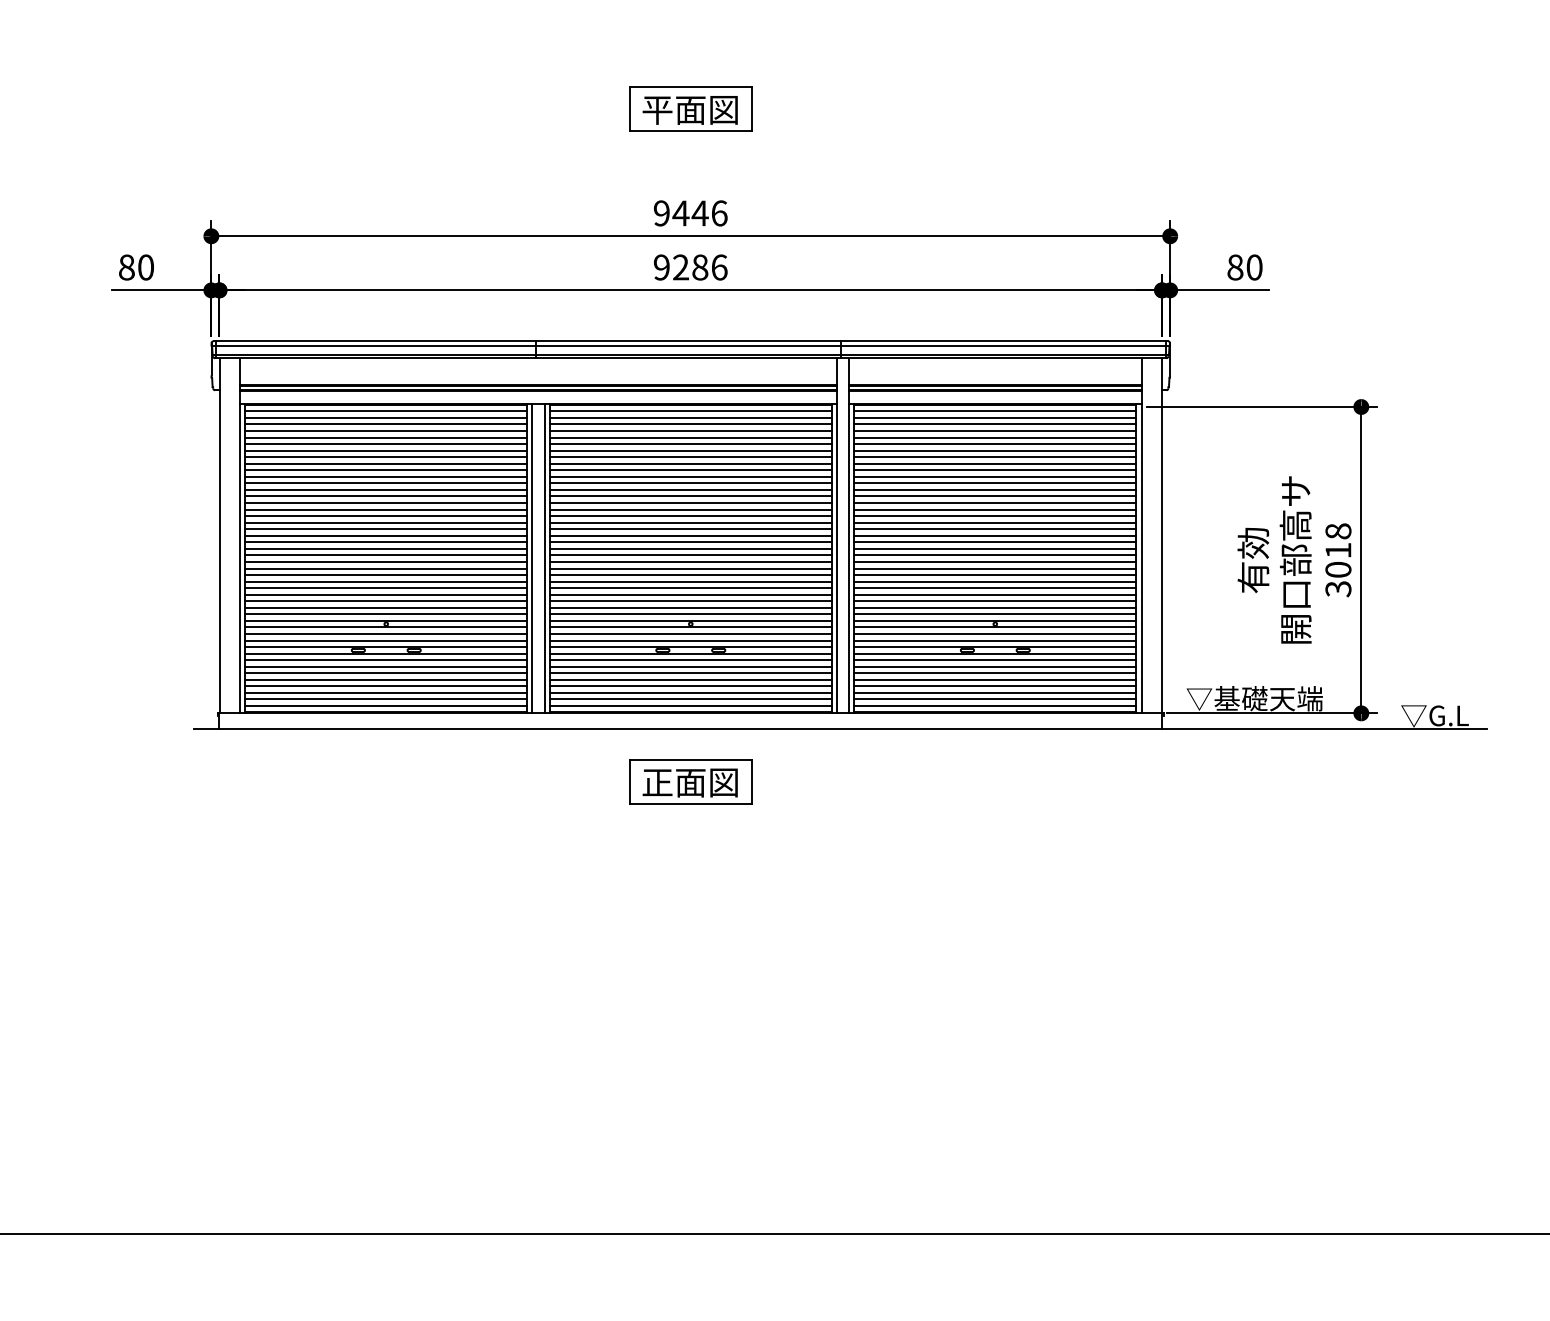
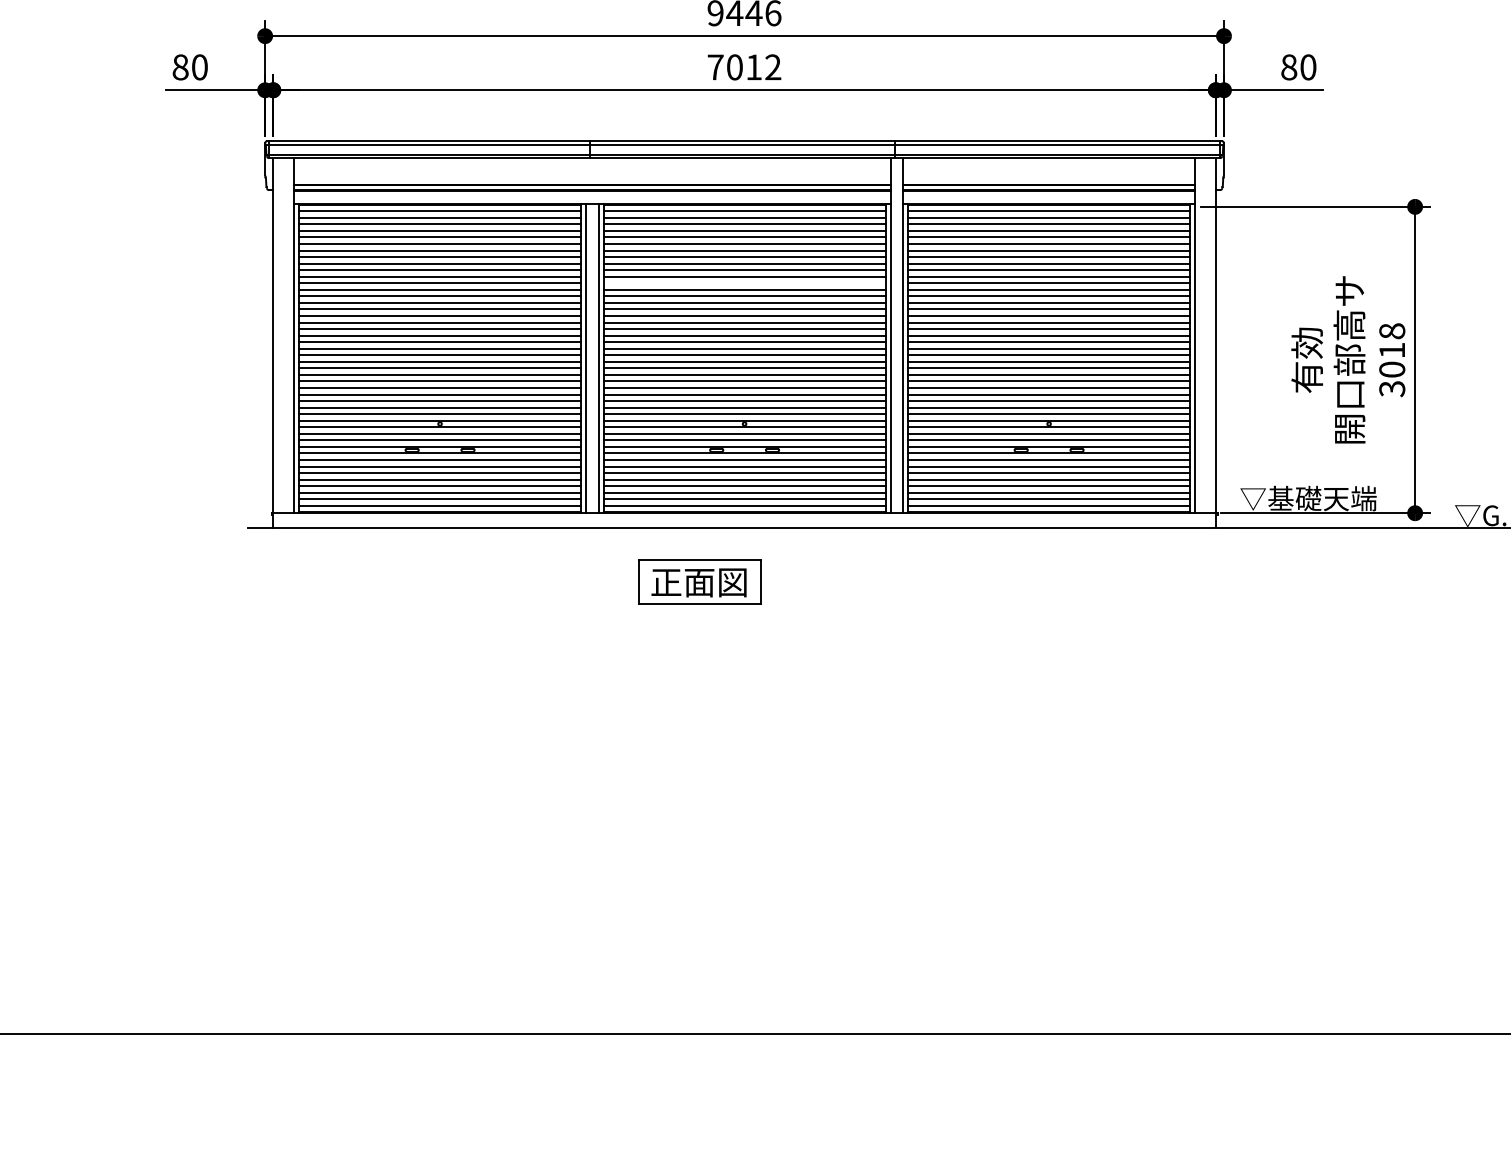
text: (690, 267) -> (744, 67), 9286 -> 7012
line: (690, 483) -> (744, 283), removed
part: (690, 781) -> (699, 581), moved

